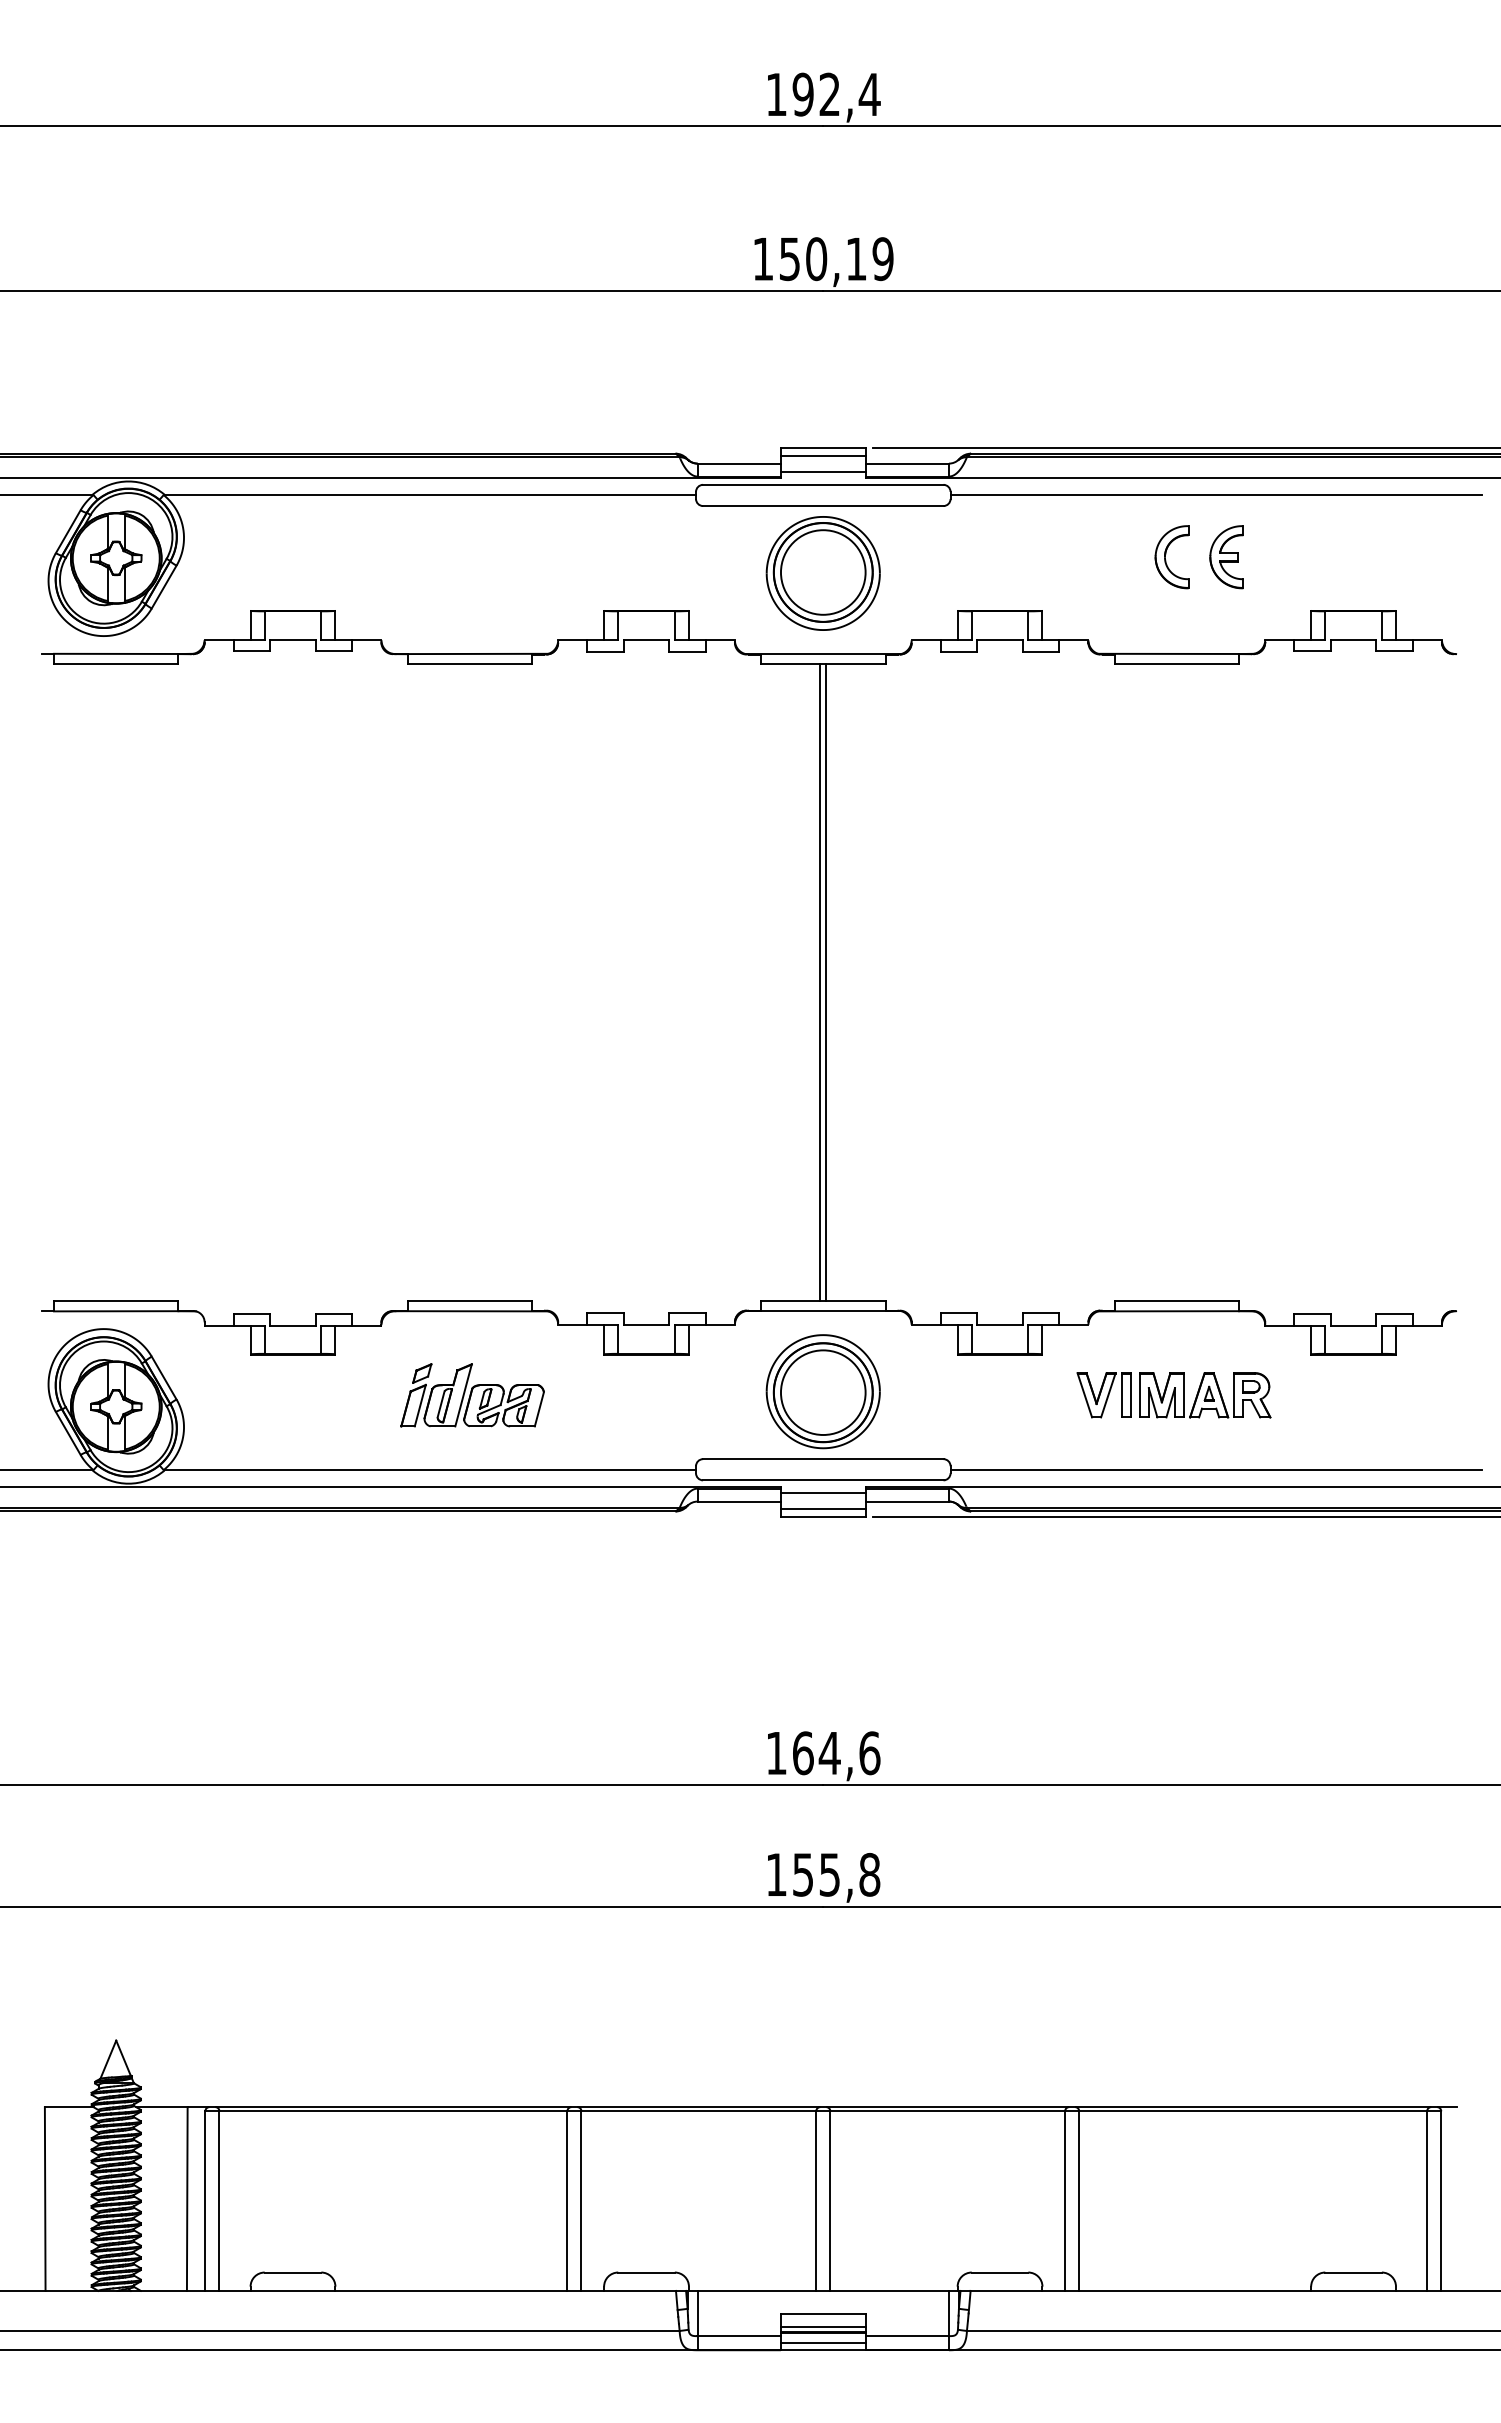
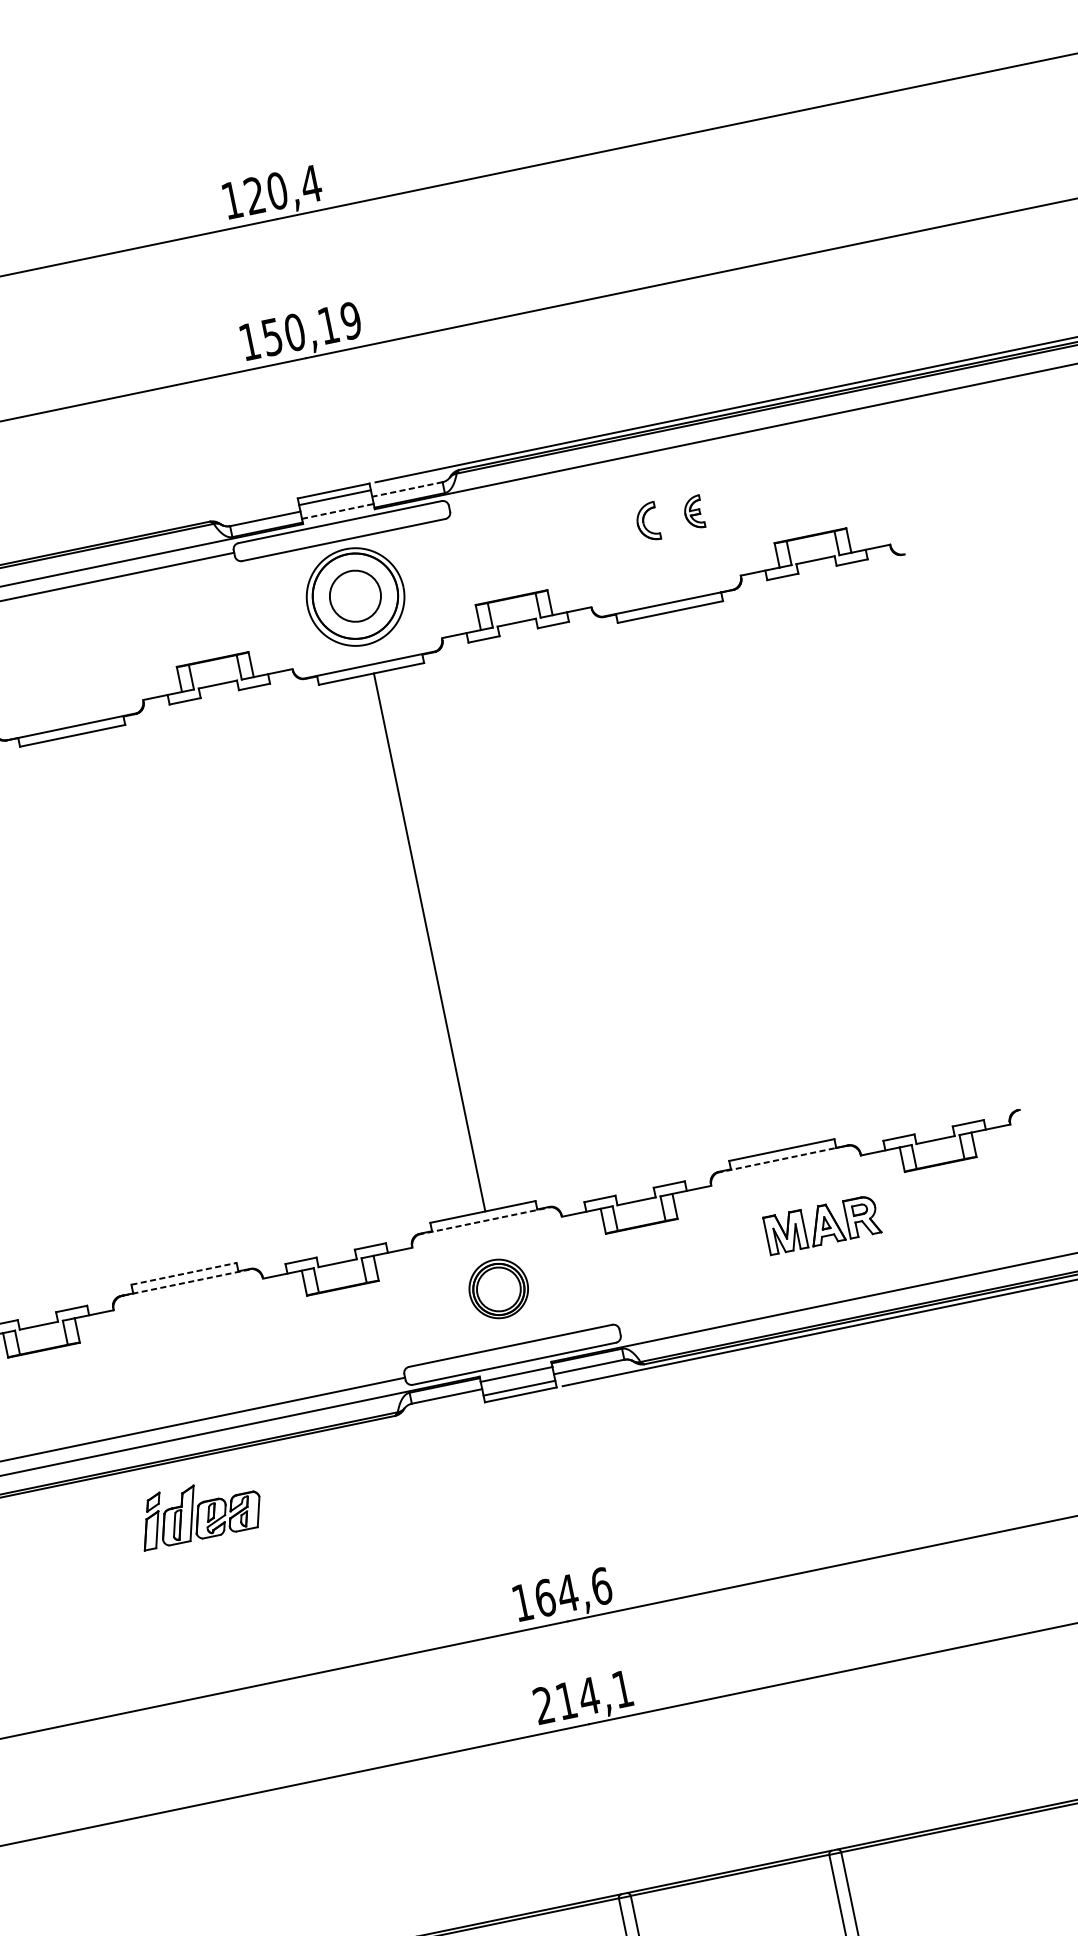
text: (816, 94) -> (266, 193), 192,4 -> 120,4
line: (907, 463) -> (407, 489), solid -> dashed
line: (823, 472) -> (338, 511), solid -> dashed
line: (1216, 494) -> (674, 461), removed
part: (1171, 557) -> (647, 522), size x0.7
part: (1226, 557) -> (693, 512), size x0.6
circle: (822, 572) -> (354, 596), size x0.7
line: (820, 982) -> (424, 943), removed
line: (470, 1300) -> (184, 1273), solid -> dashed
line: (472, 1311) -> (188, 1282), solid -> dashed
line: (823, 1311) -> (485, 1220), solid -> dashed
line: (1169, 1311) -> (777, 1160), solid -> dashed
part: (822, 1391) -> (498, 1288), size x0.6
part: (472, 1395) -> (199, 1511), moved
part: (1103, 1395) -> (736, 1242), removed
line: (1216, 1470) -> (845, 1286), removed
text: (823, 1874) -> (583, 1696), 155,8 -> 214,1

